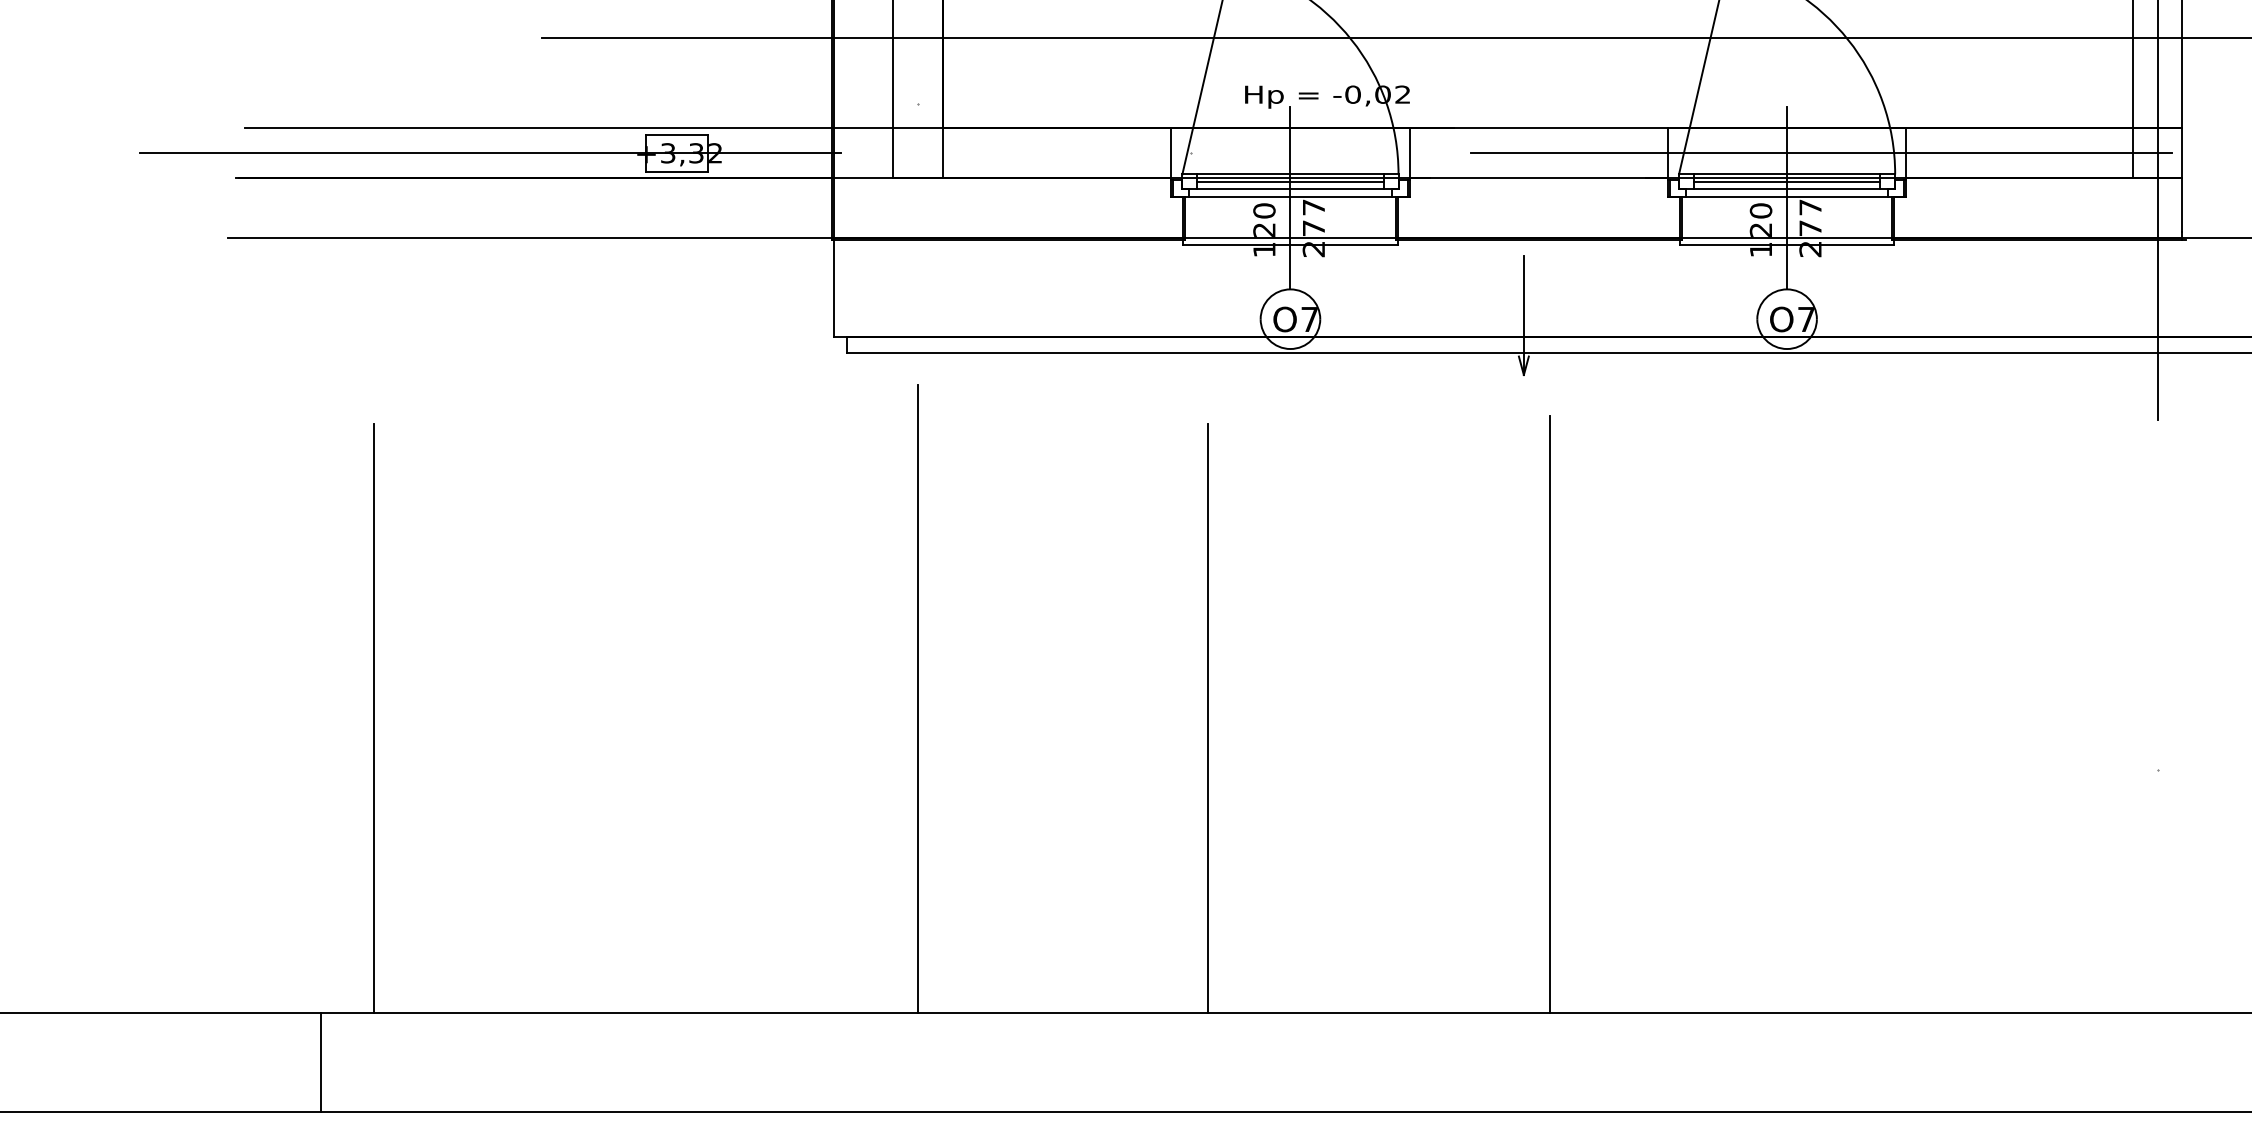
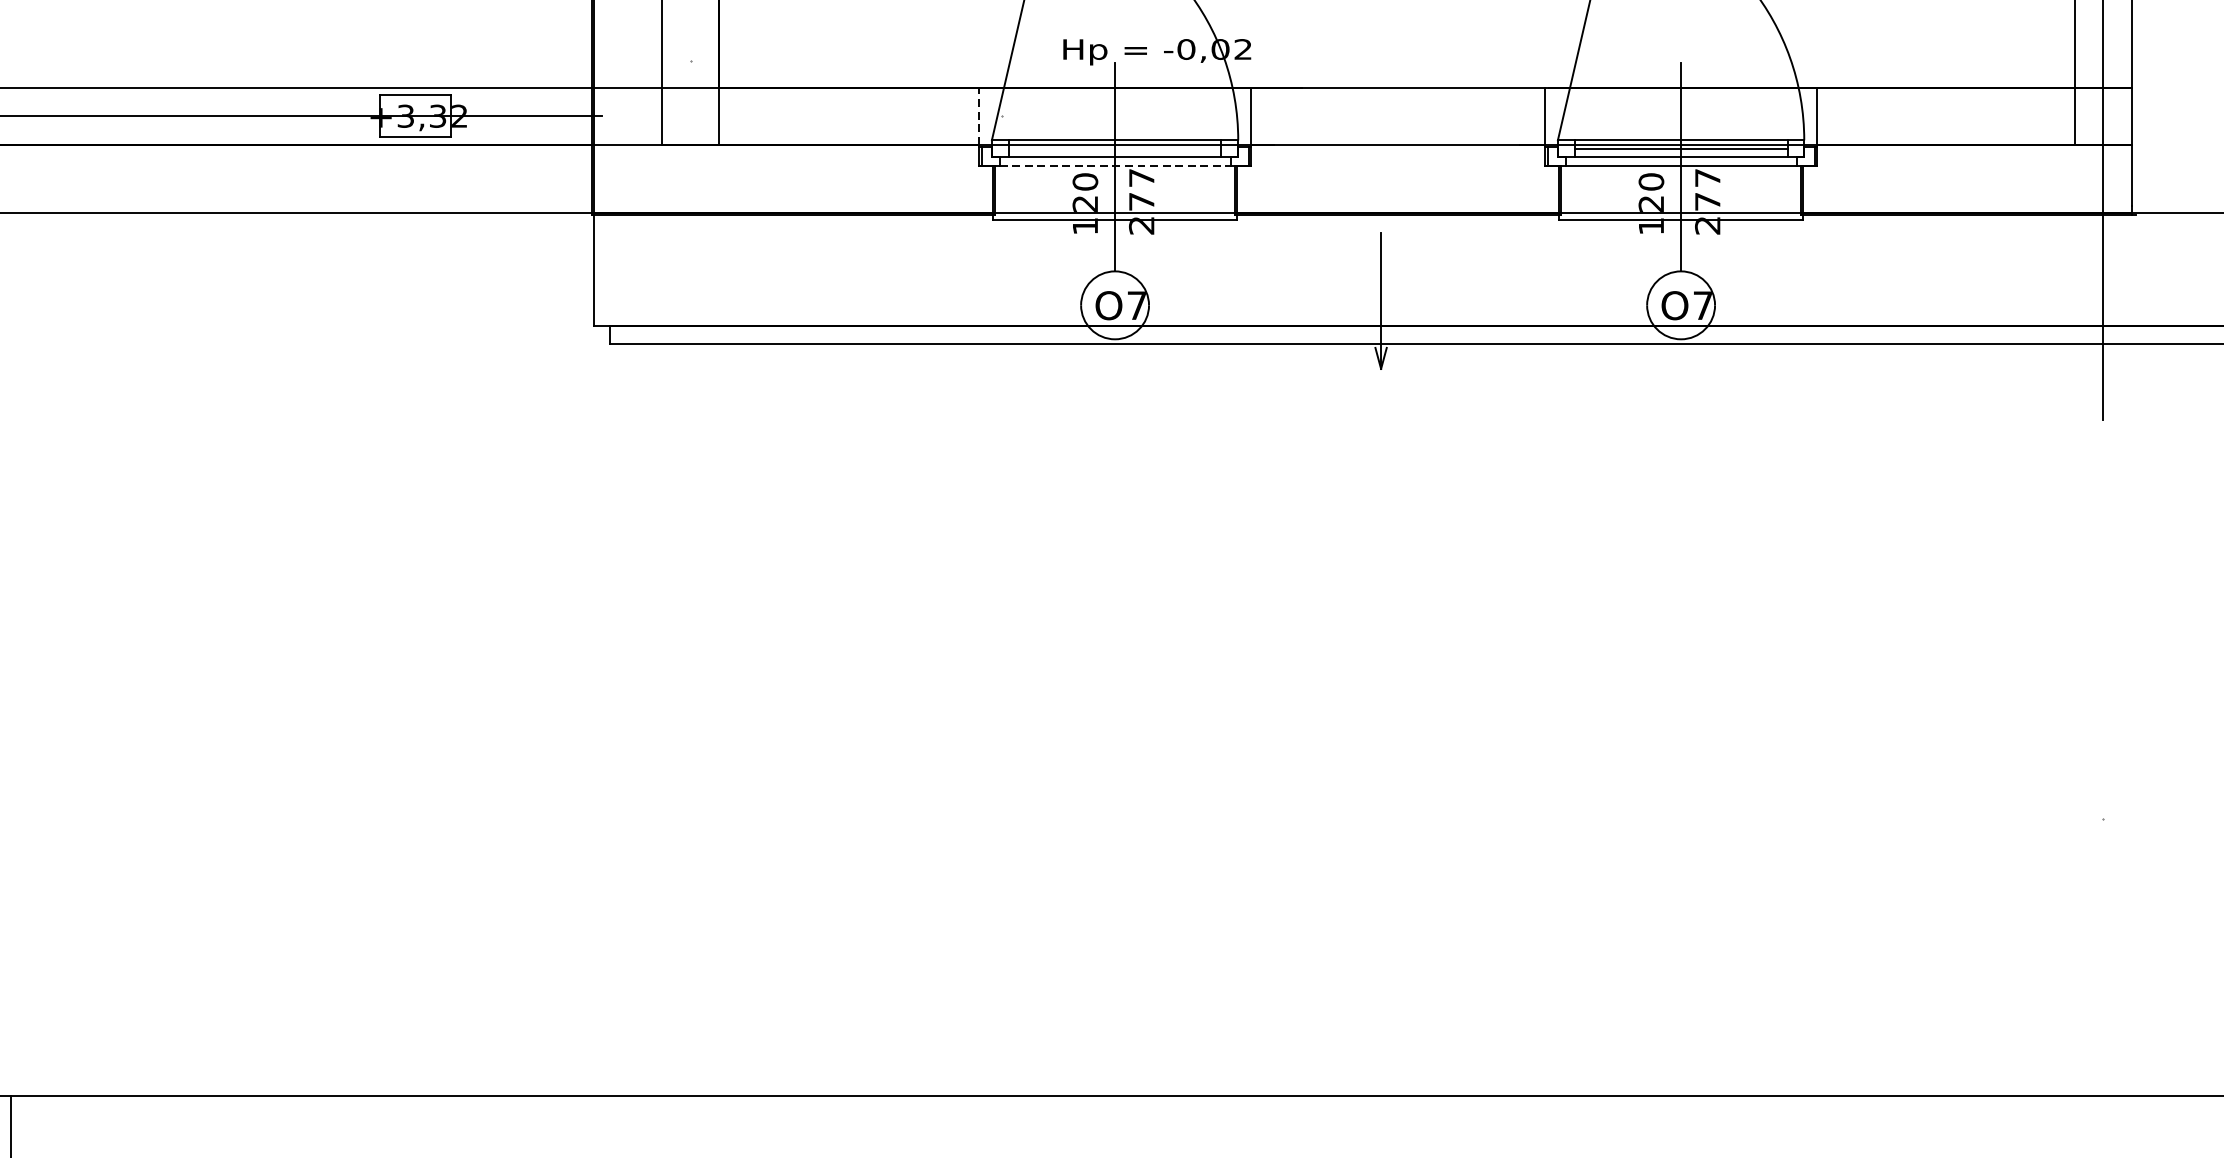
line: (1171, 153) -> (979, 116), solid -> dashed
line: (1821, 153) -> (1720, 116), removed
line: (1290, 181) -> (1115, 148), removed
line: (1290, 197) -> (1115, 166), solid -> dashed
line: (917, 698) -> (690, 737), removed
line: (1549, 714) -> (1410, 755), removed
line: (373, 718) -> (70, 760), removed
line: (1207, 718) -> (1020, 760), removed

